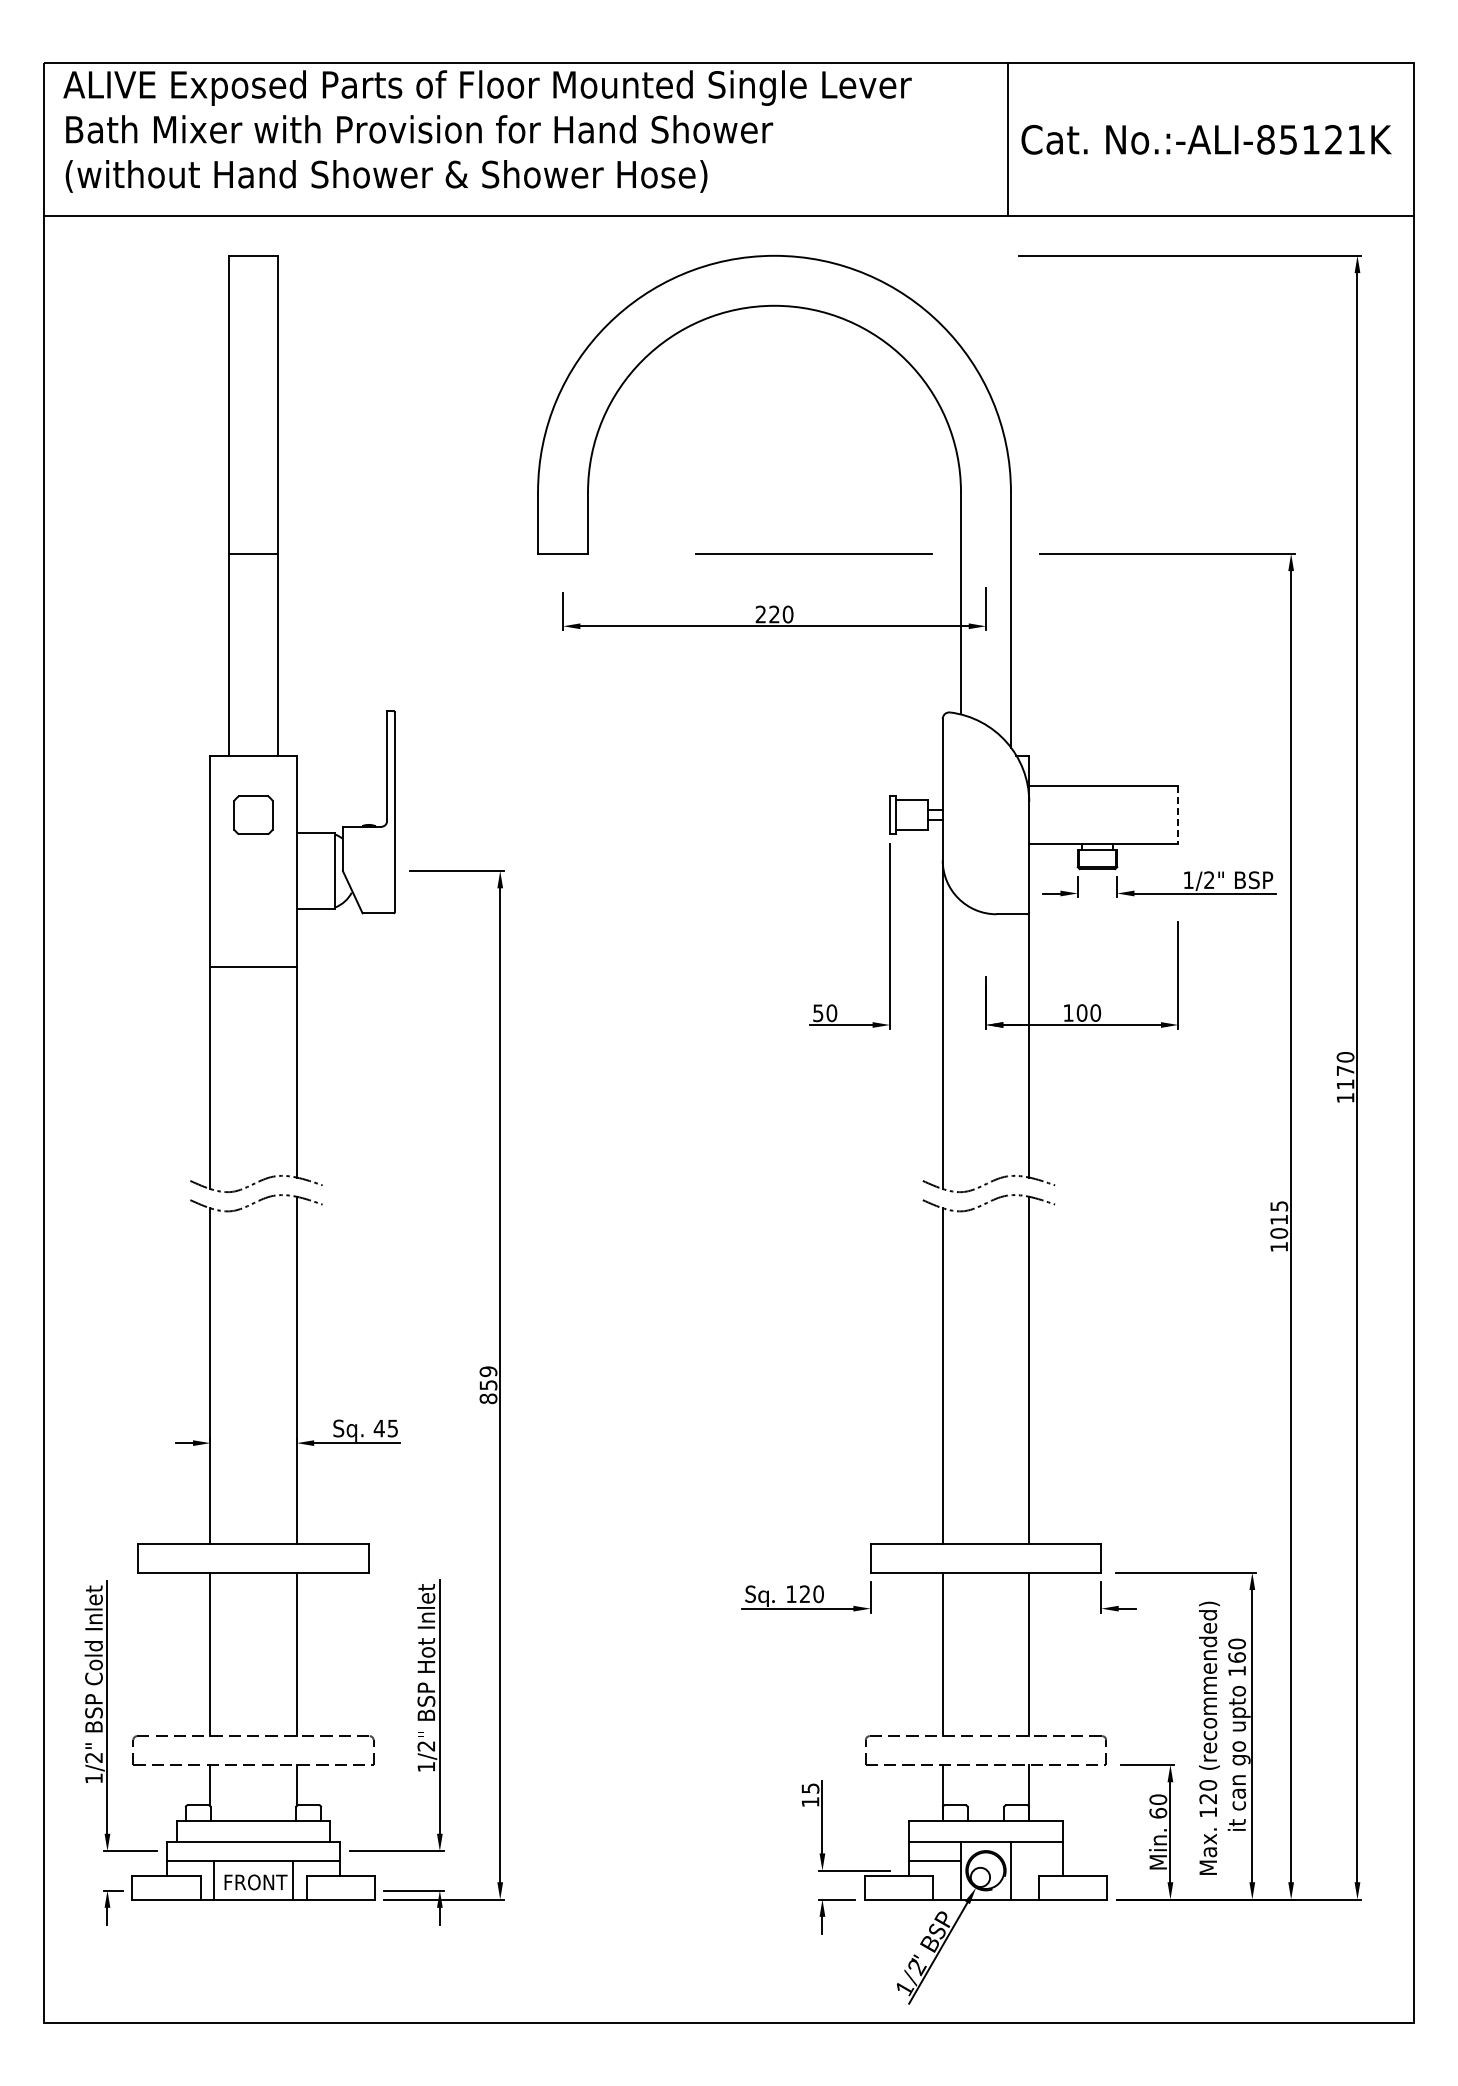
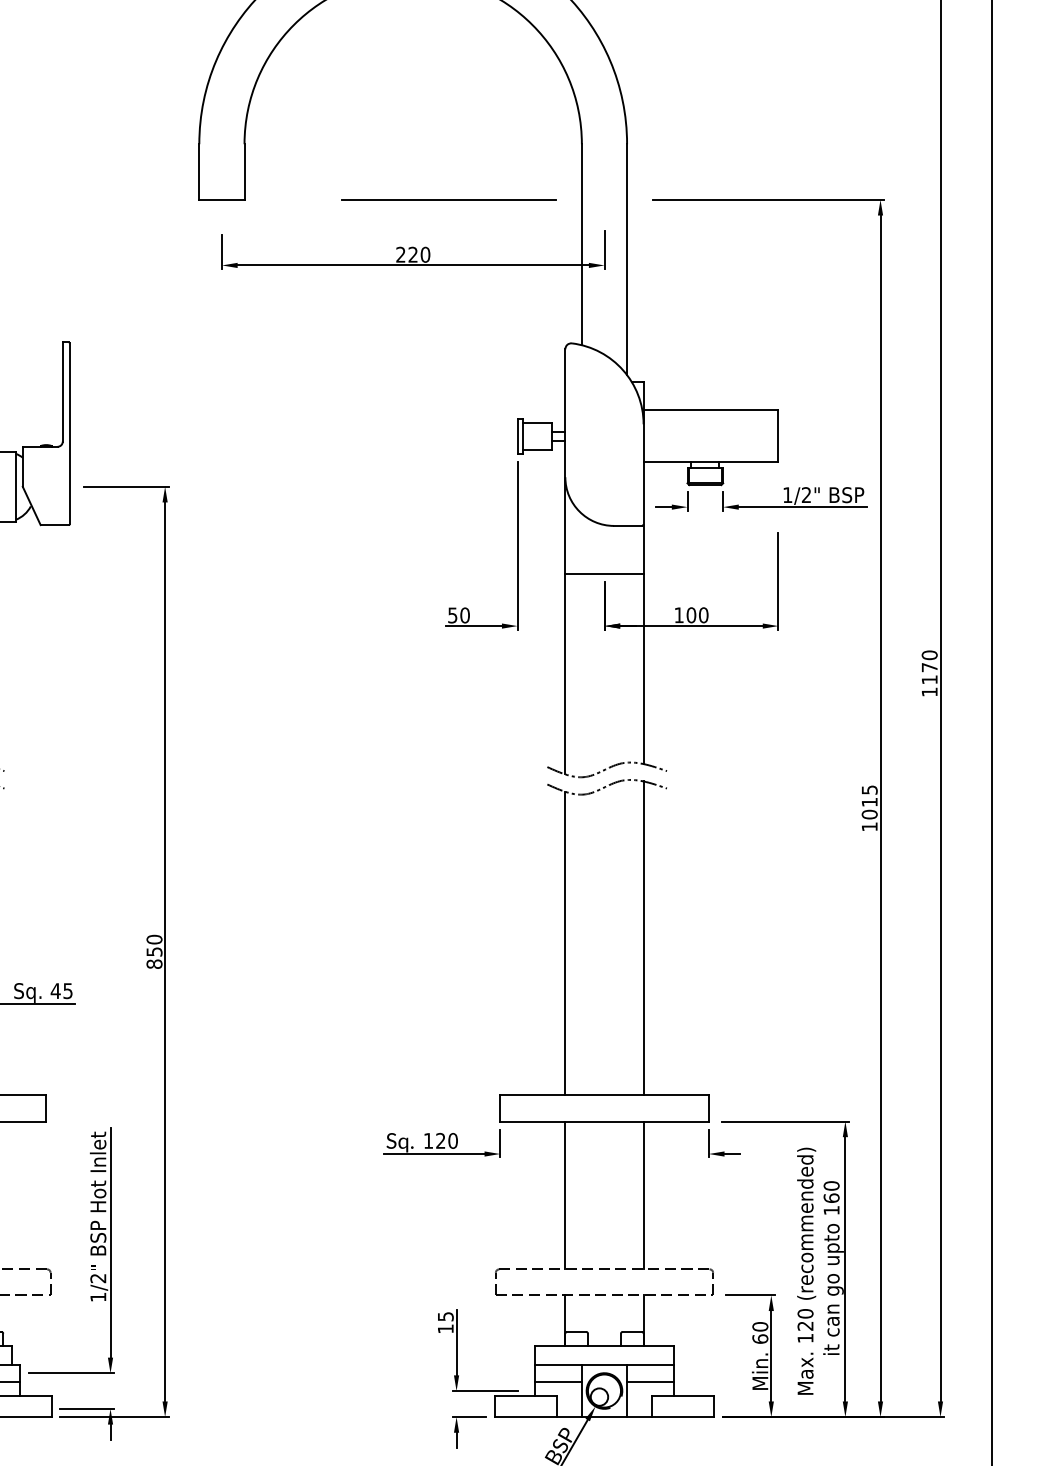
line: (1178, 815) -> (778, 436), dashed -> solid
line: (985, 967) -> (604, 574), added
text: (488, 1371) -> (154, 939), 859 -> 850
line: (1036, 1861) -> (650, 1382), added

